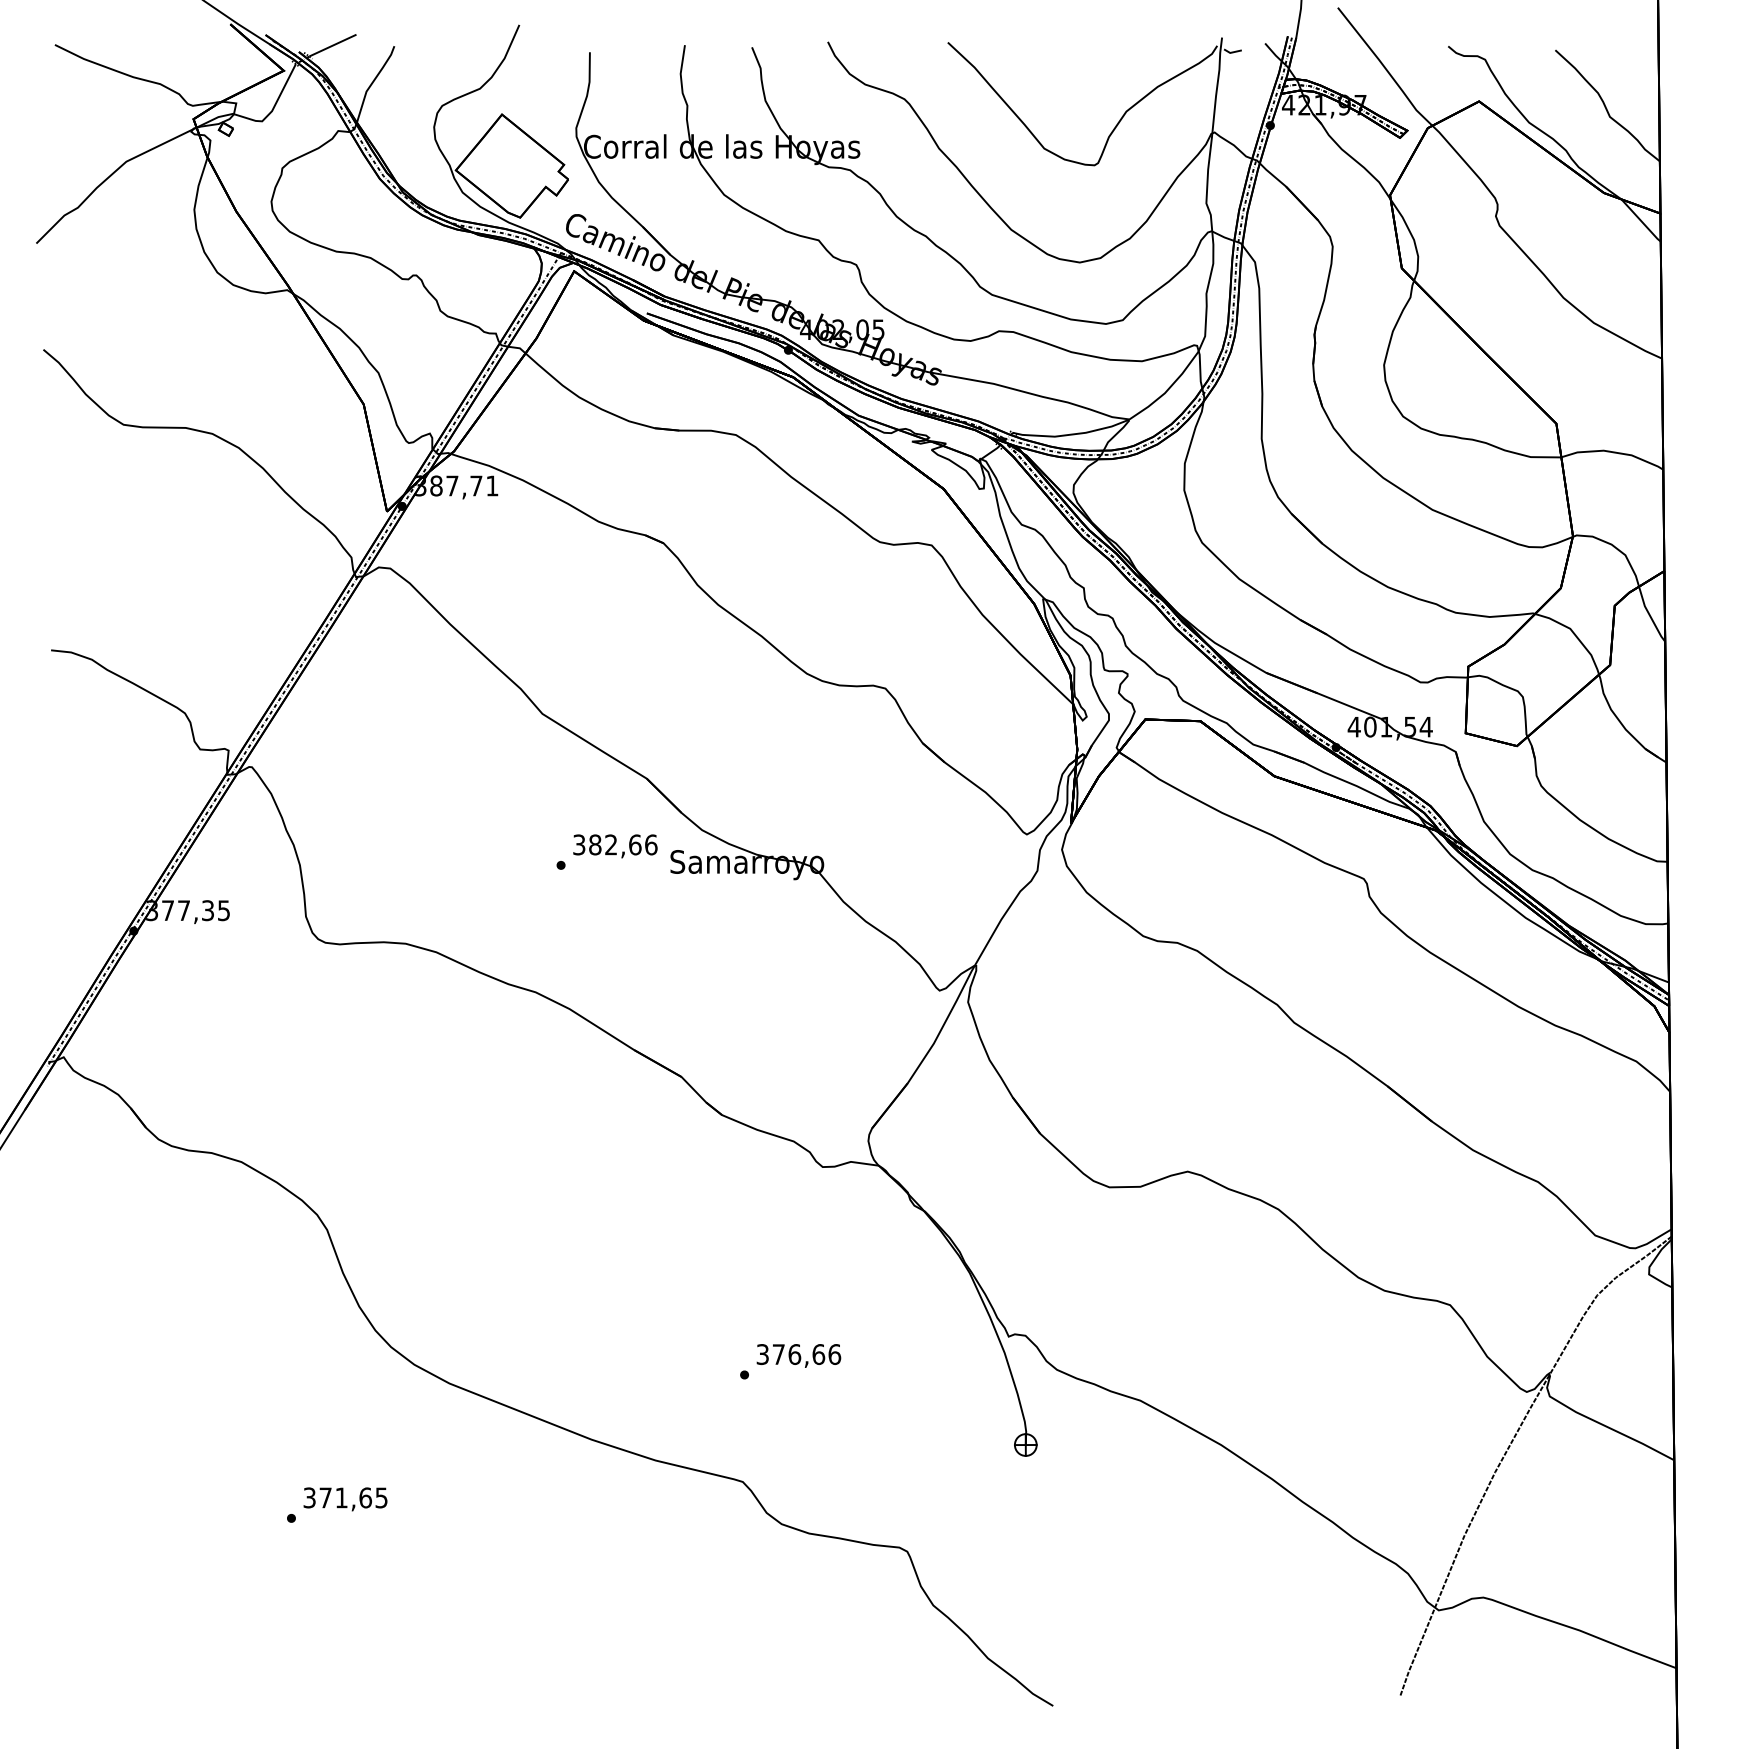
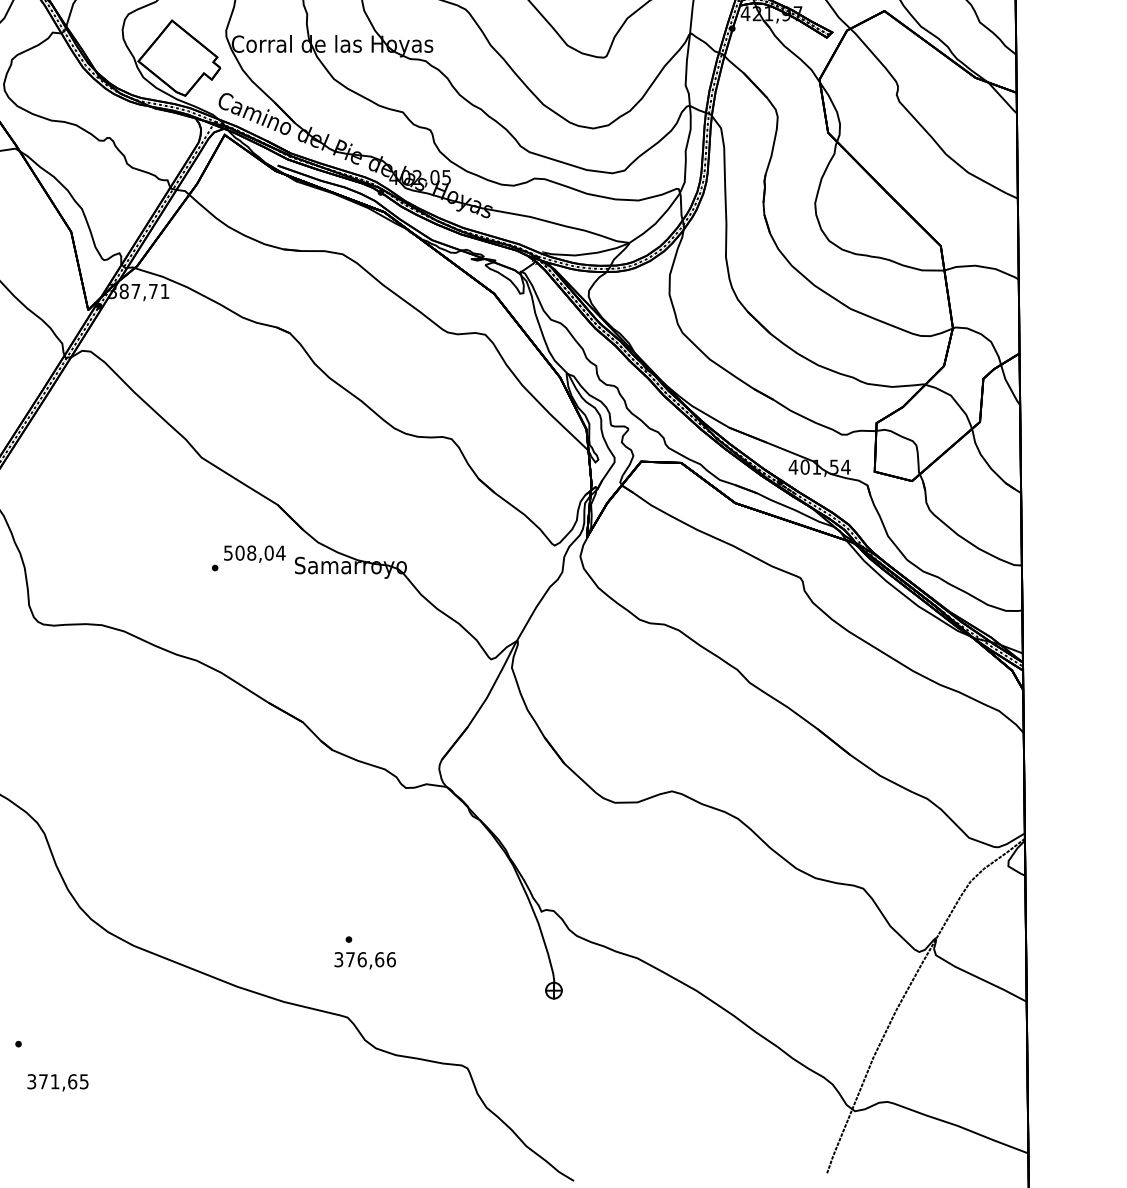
text: (615, 844) -> (254, 552), 382,66 -> 508,04
text: (798, 1355) -> (364, 960), moved
text: (345, 1499) -> (57, 1082), moved

